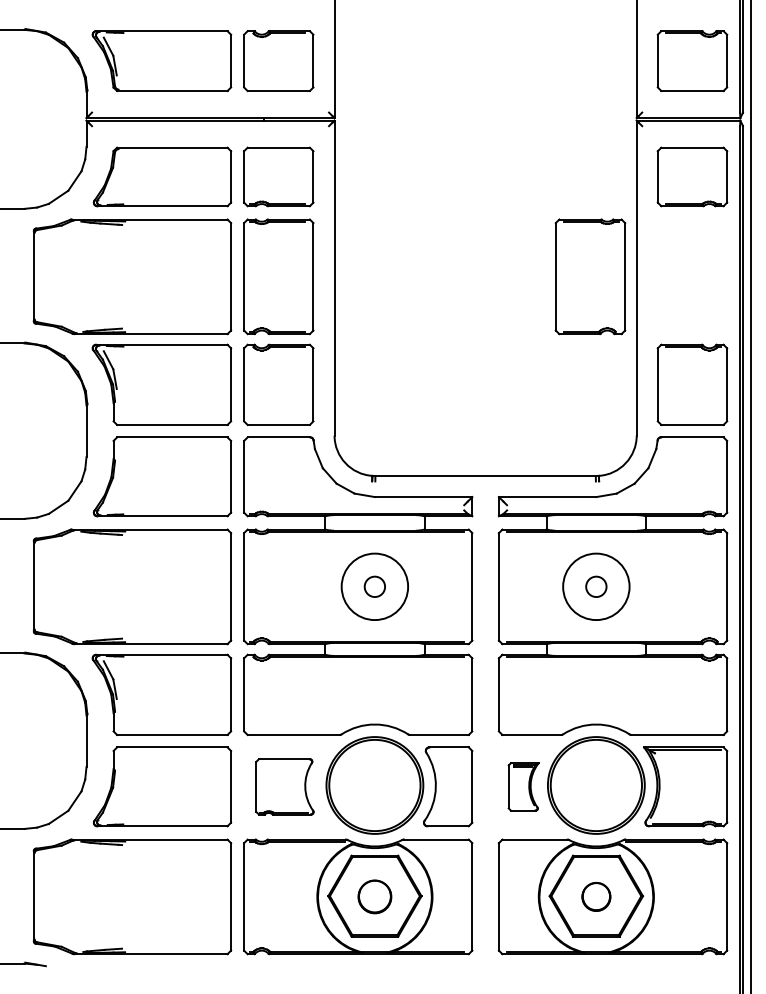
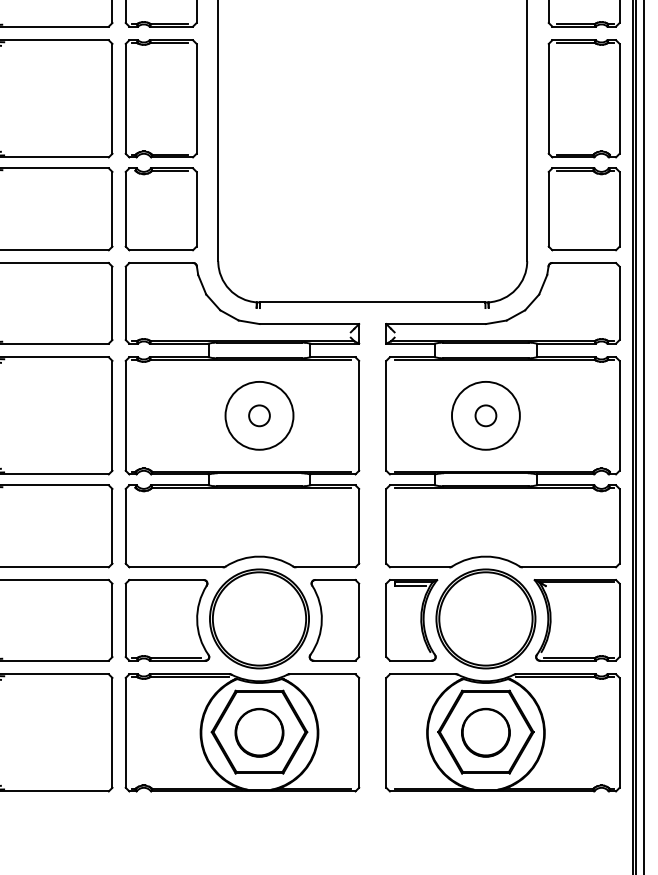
part: (590, 276) -> (584, 98), moved
part: (284, 786) -> (167, 619), size x1.43
part: (523, 786) -> (411, 619), size x1.67
part: (374, 896) -> (259, 732), size x1.43
part: (596, 896) -> (486, 732), size x1.67

